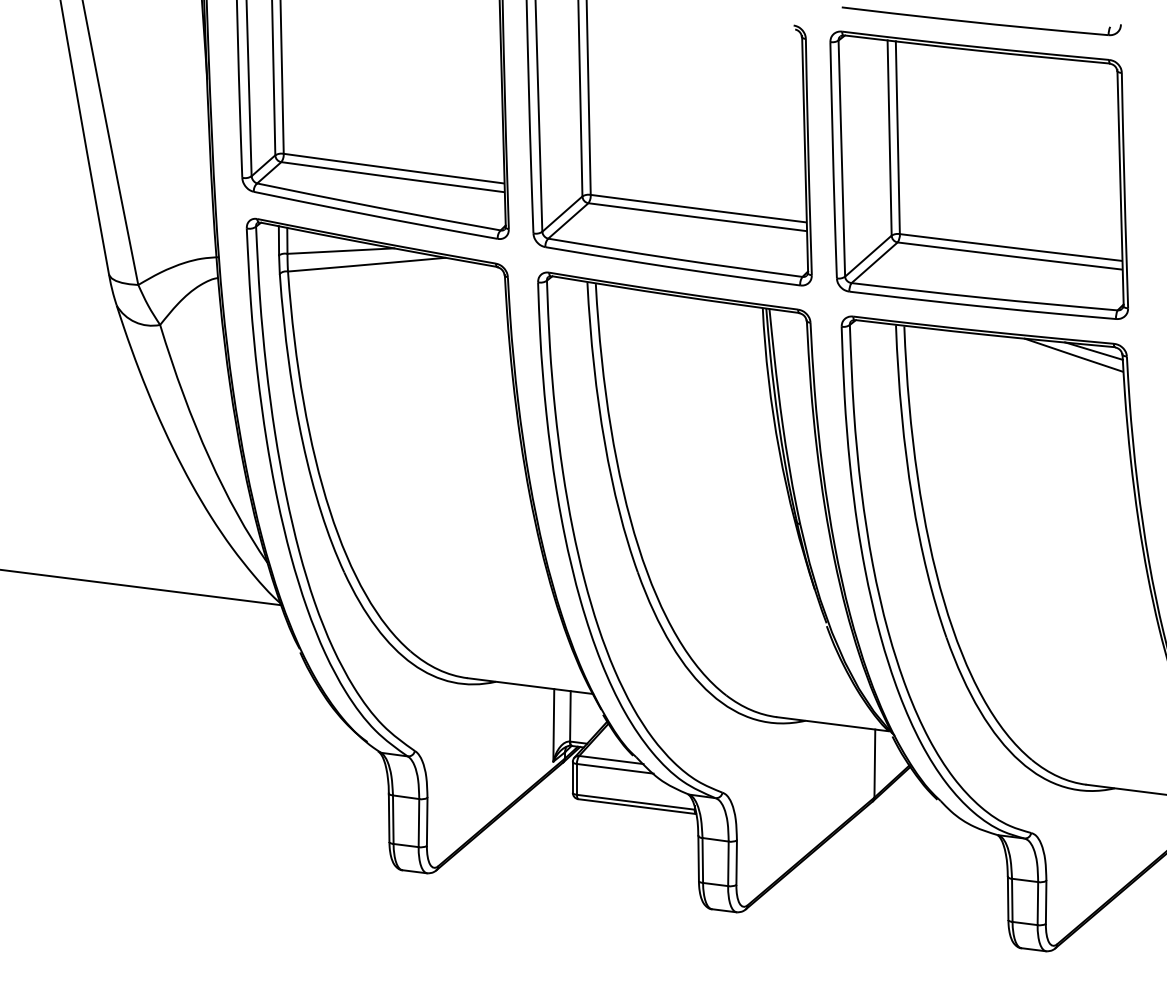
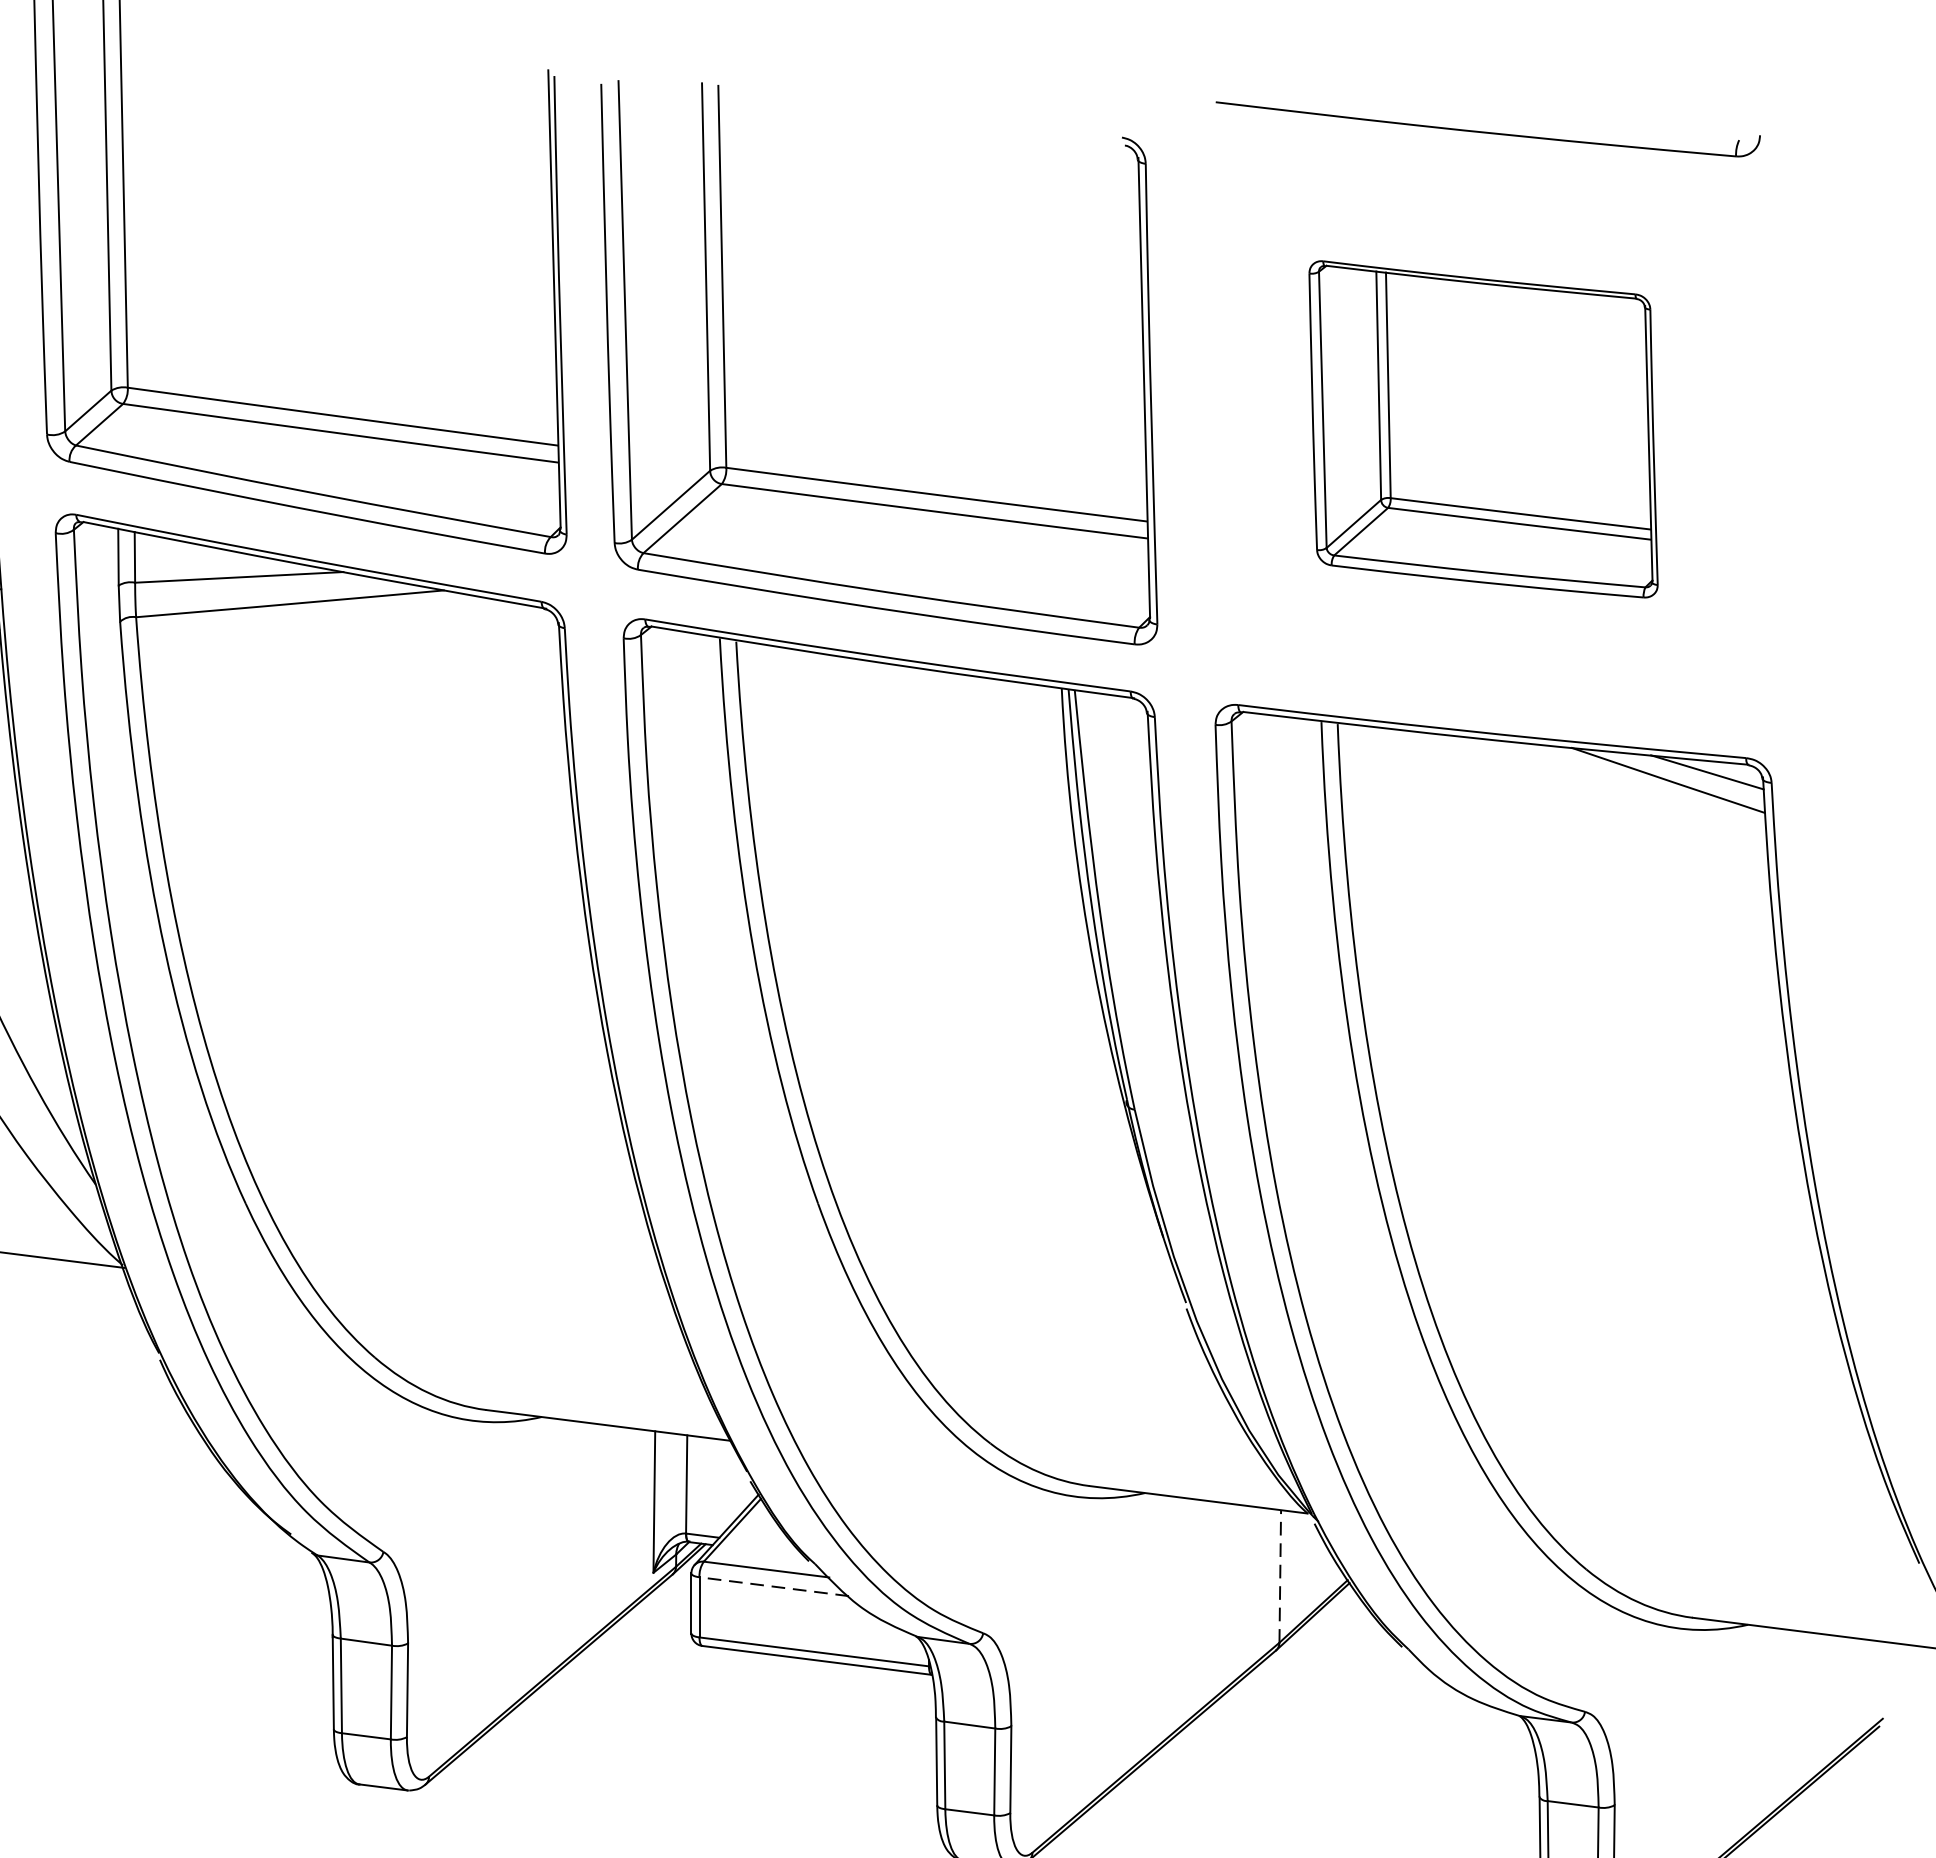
part: (978, 174) -> (1482, 428), size x0.6
line: (874, 763) -> (1279, 1576), solid -> dashed
line: (615, 768) -> (774, 1586), solid -> dashed

